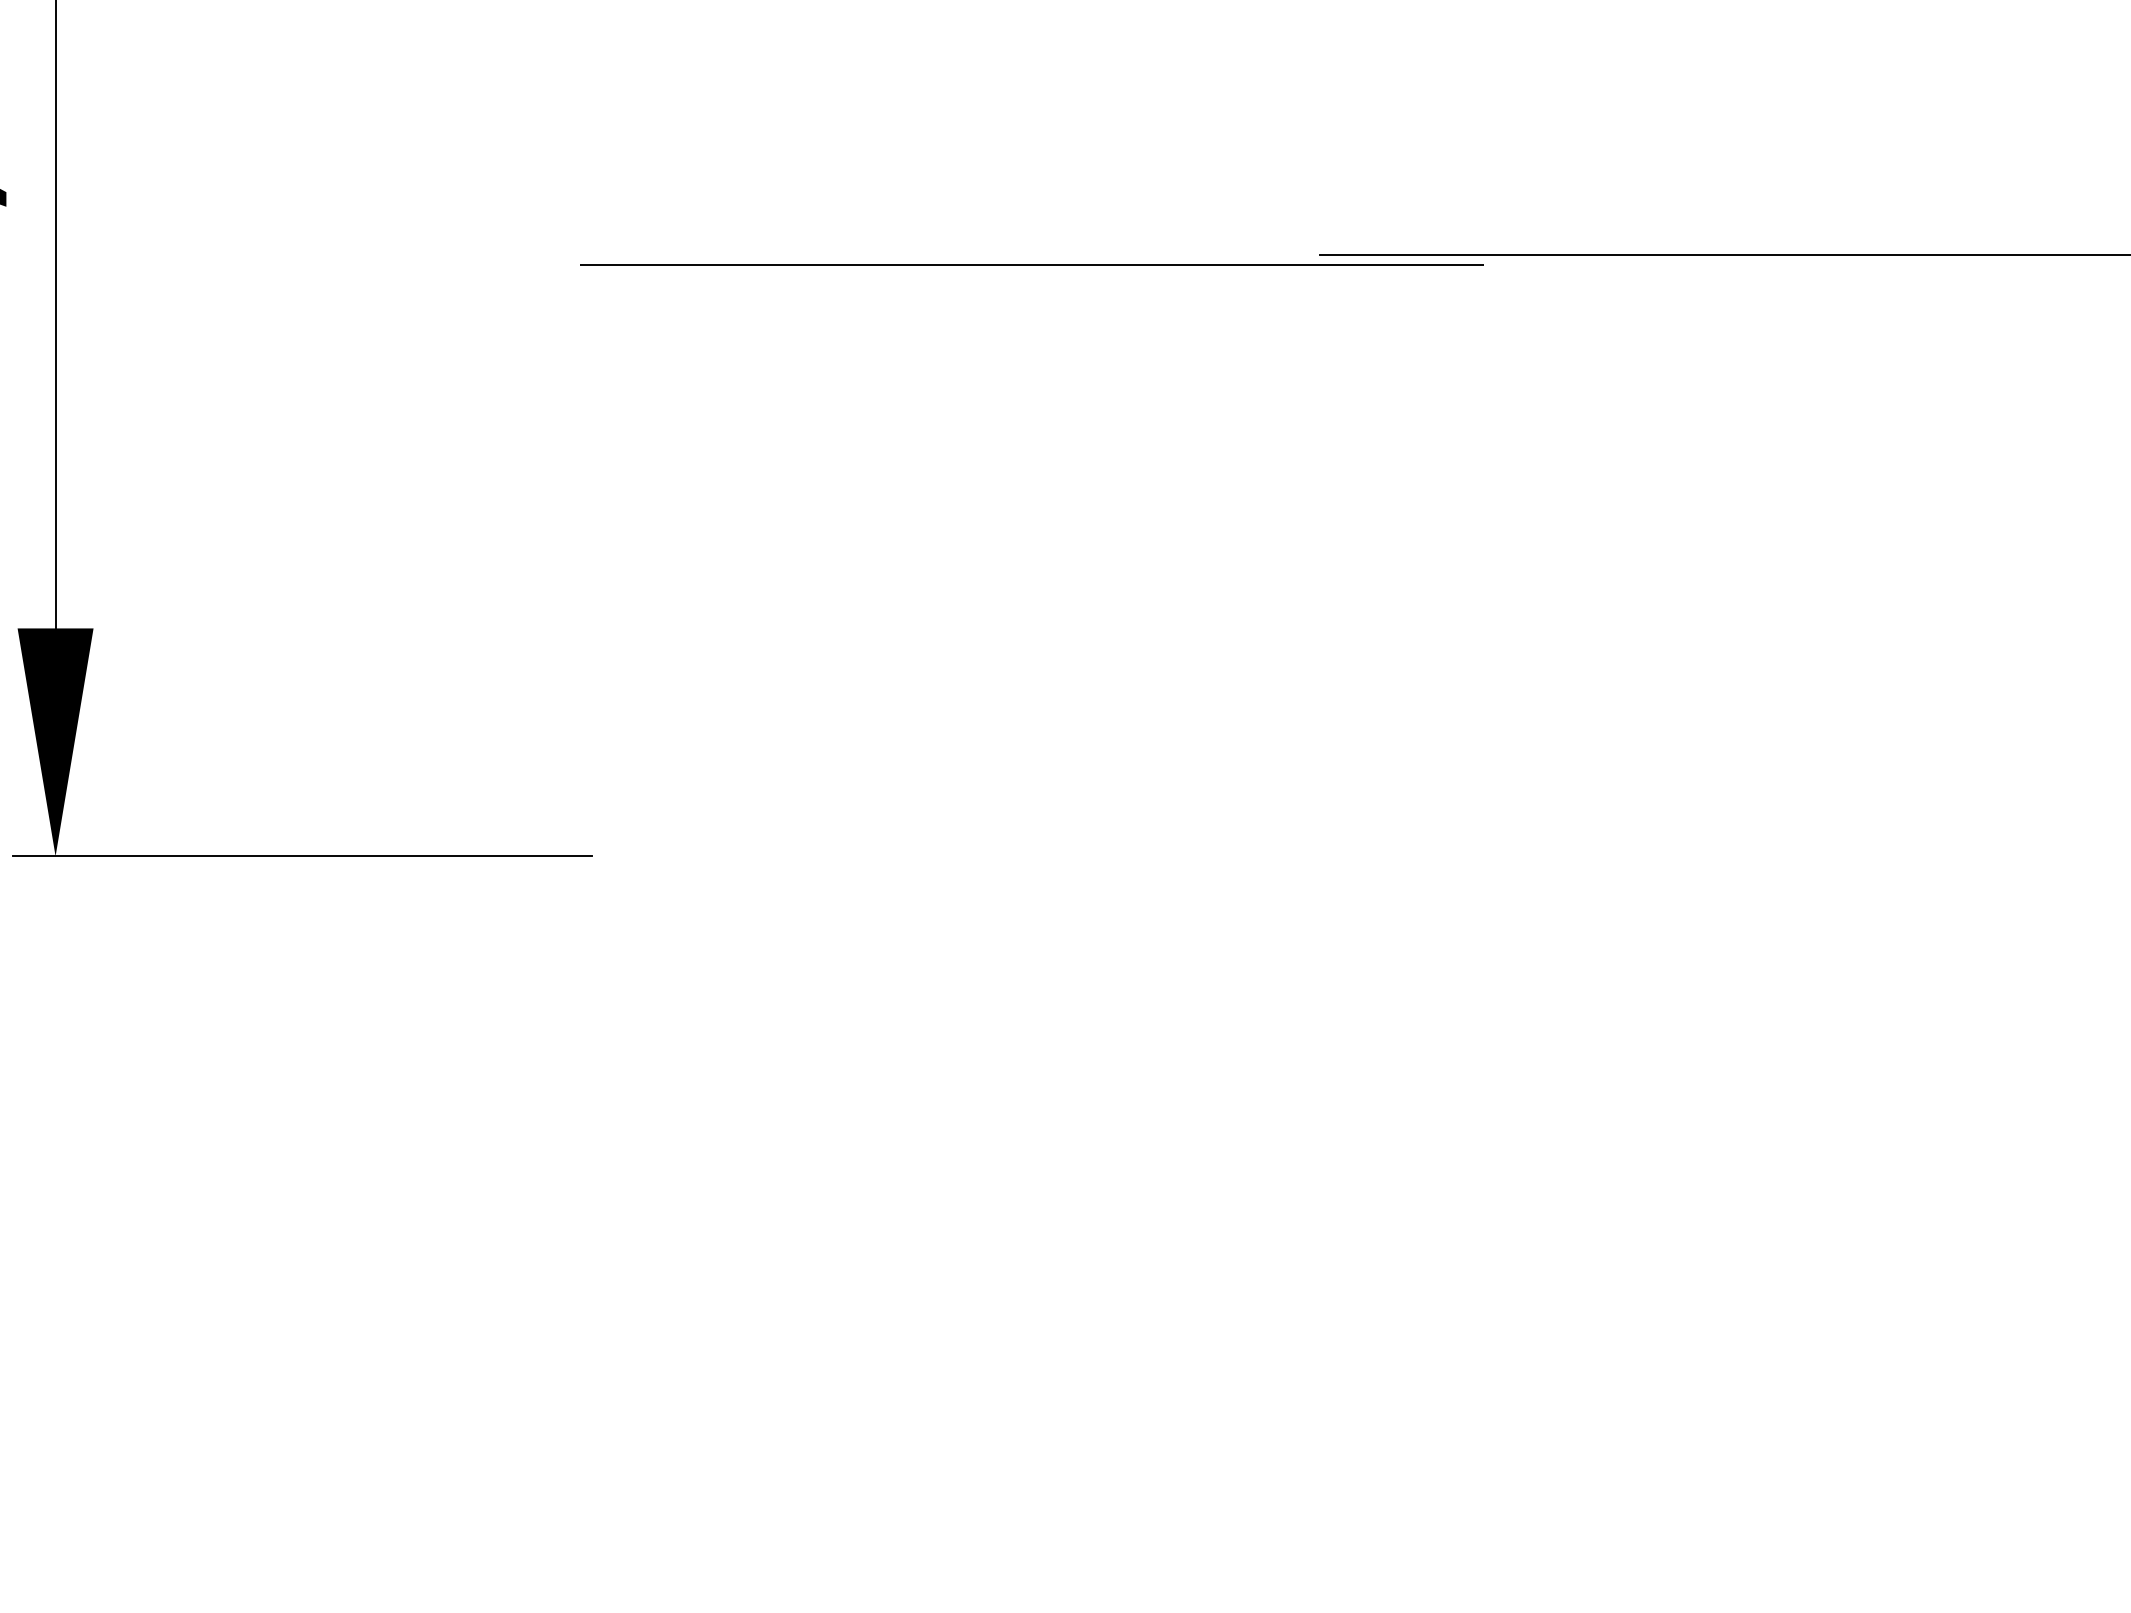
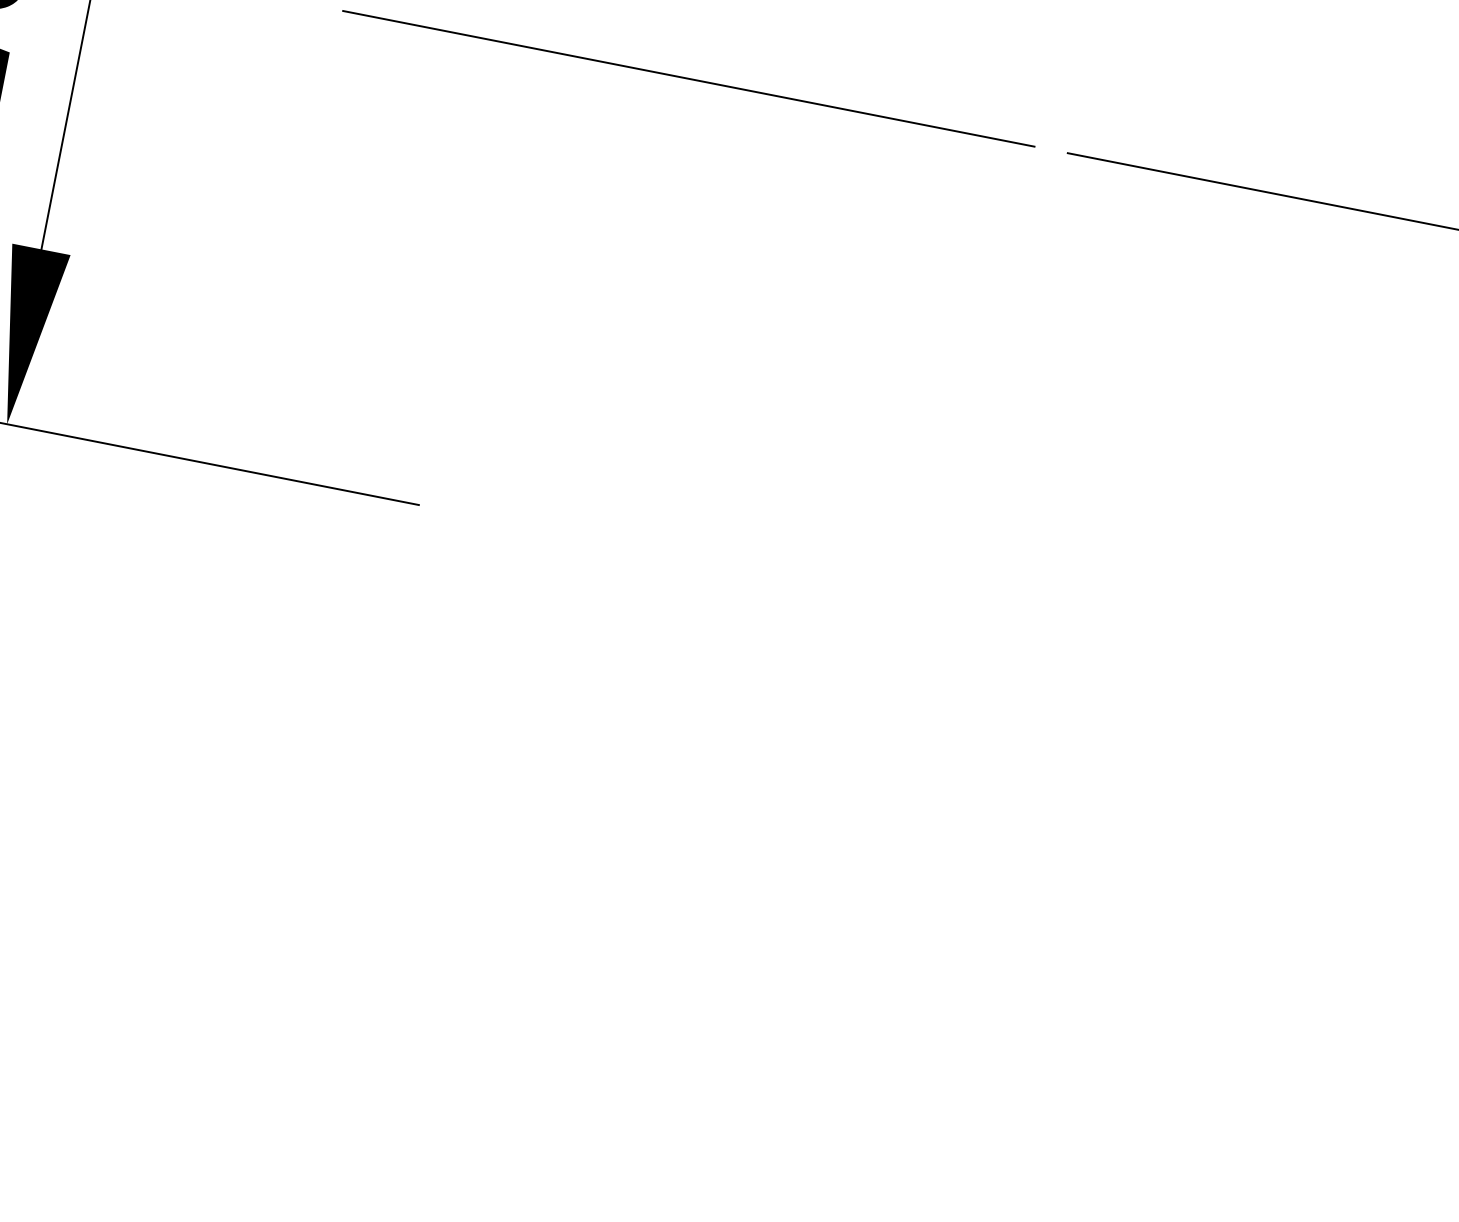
line: (1031, 264) -> (688, 78), moved

